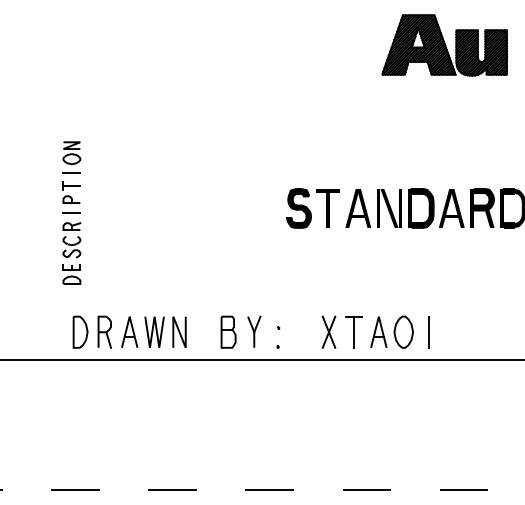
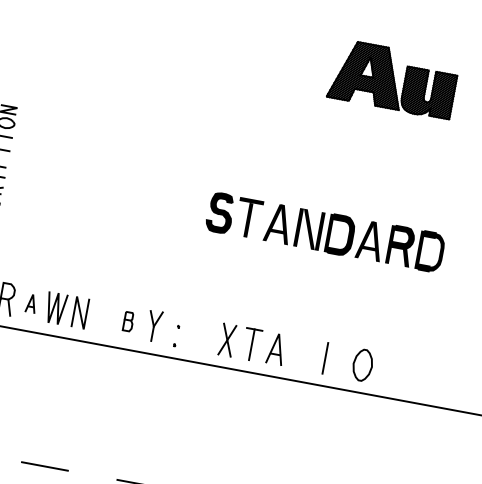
part: (129, 331) -> (31, 303), size x0.6
part: (228, 331) -> (128, 321), size x0.6
part: (403, 331) -> (362, 364), moved

